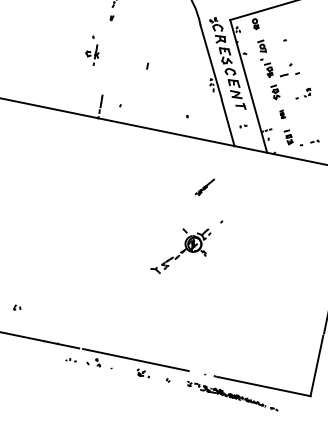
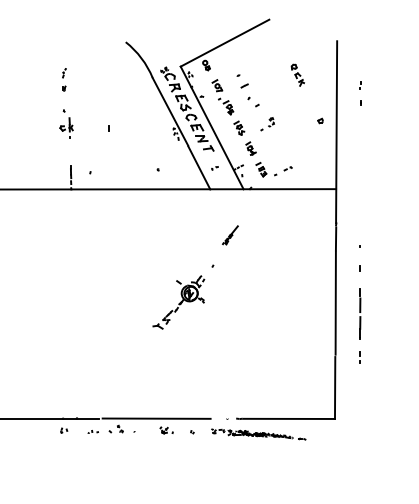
part: (93, 49) -> (66, 123), moved
part: (284, 74) -> (244, 85), moved
part: (282, 114) -> (250, 148), size x1.67
part: (204, 187) -> (230, 235), moved
part: (17, 308) -> (64, 430), moved

